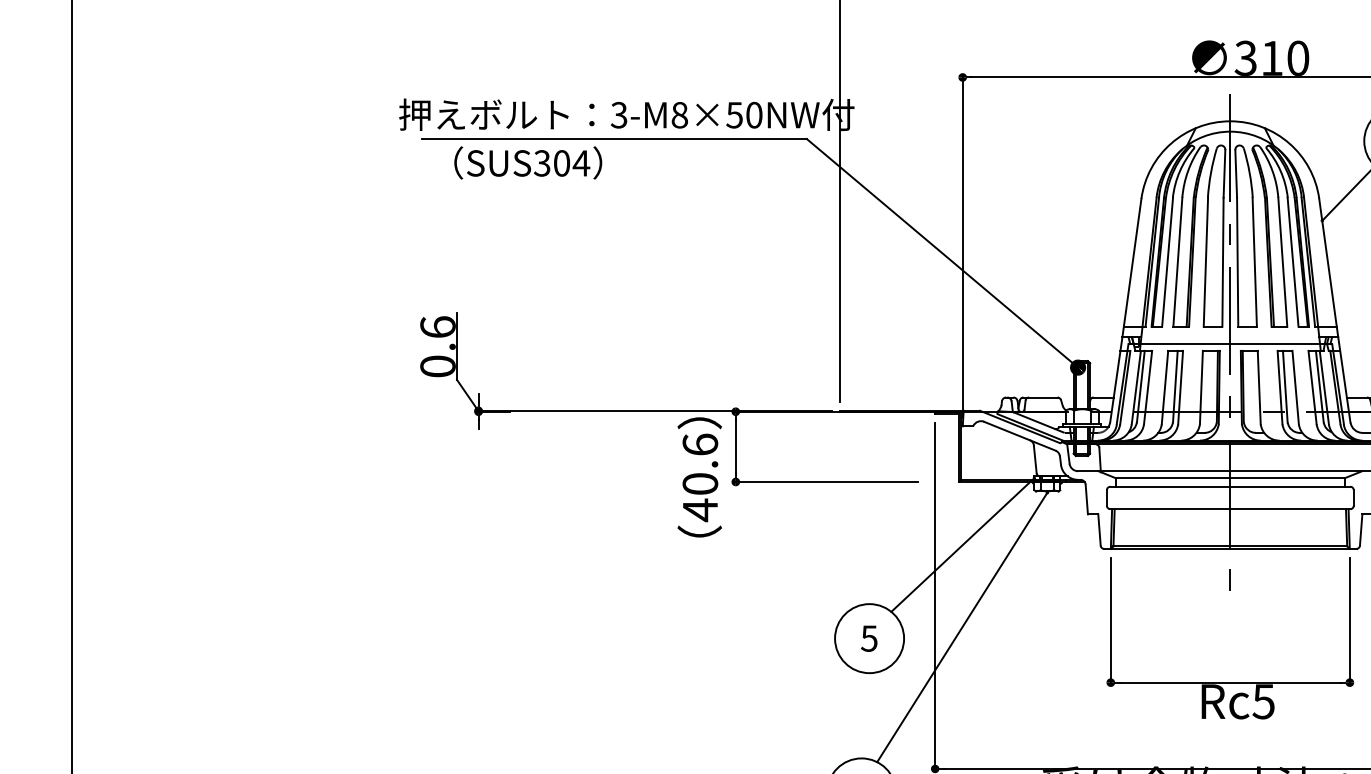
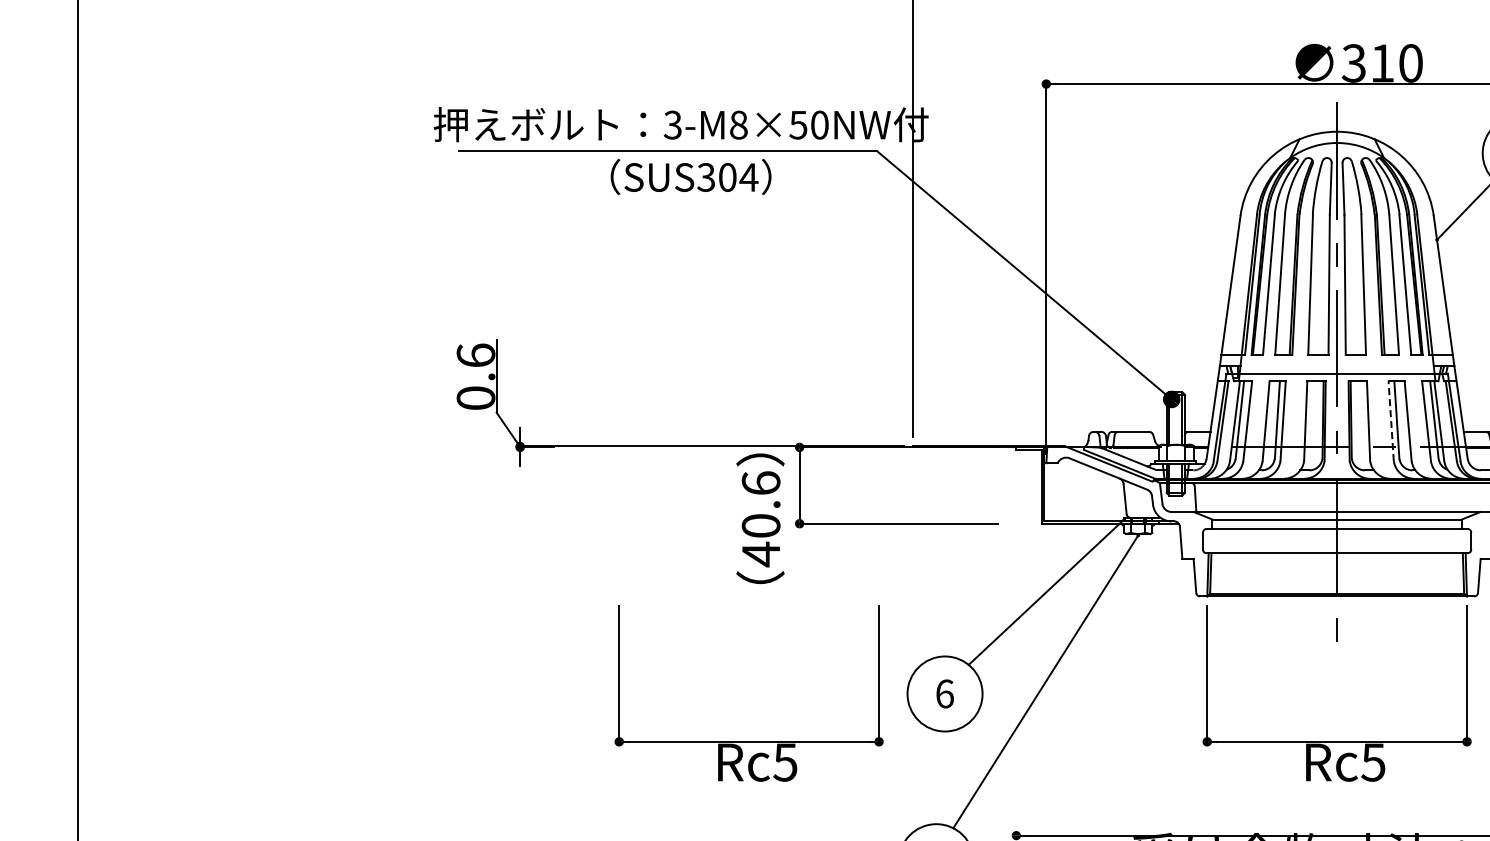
text: (527, 162) -> (690, 176), moved
line: (1280, 387) -> (1391, 421), solid -> dashed
line: (935, 595) -> (1016, 647), removed
text: (869, 638) -> (944, 693), 5 -> 6
part: (688, 682) -> (748, 741), added

